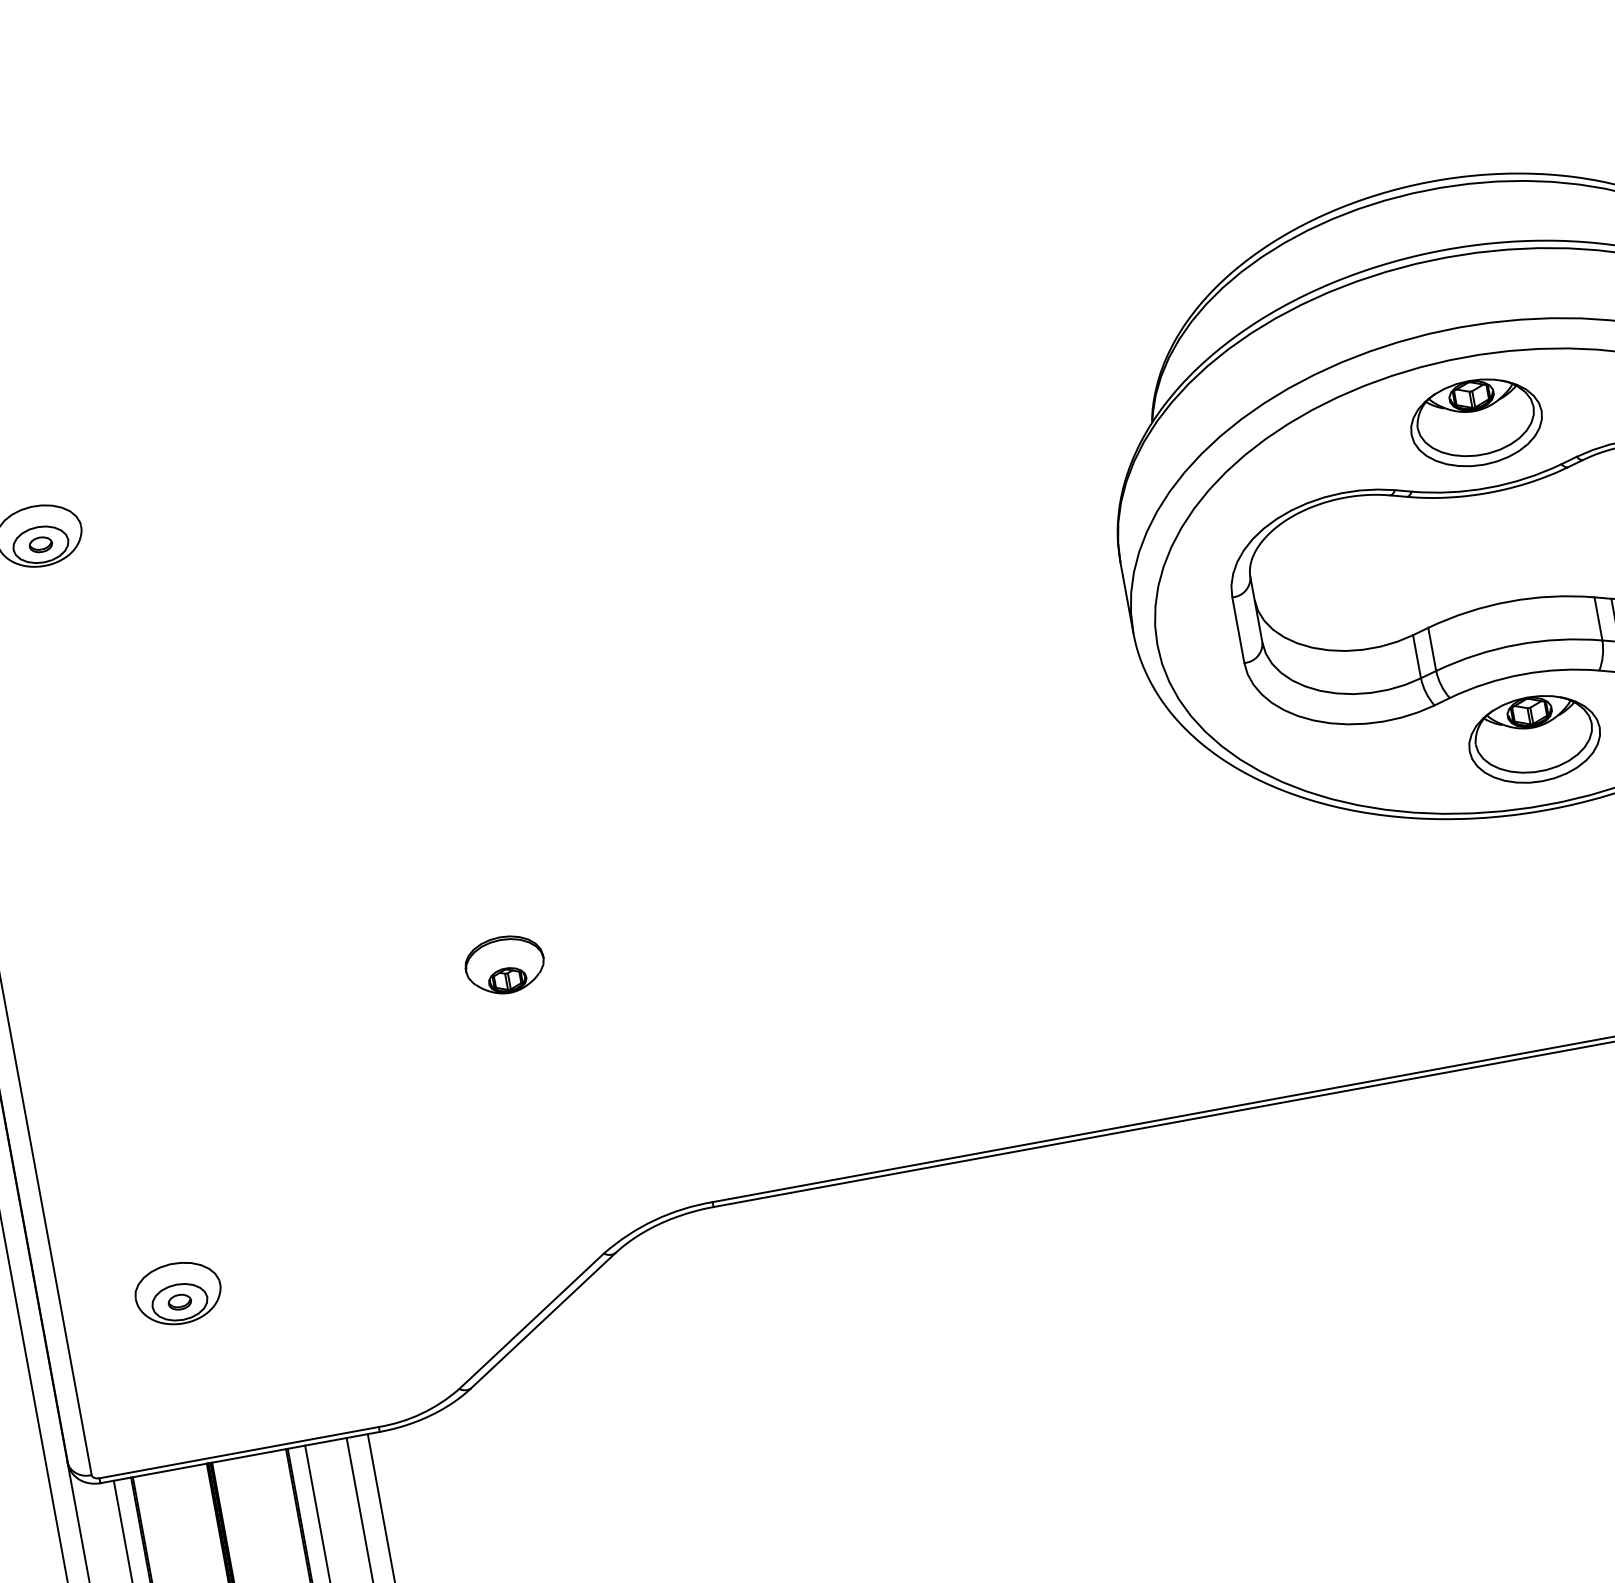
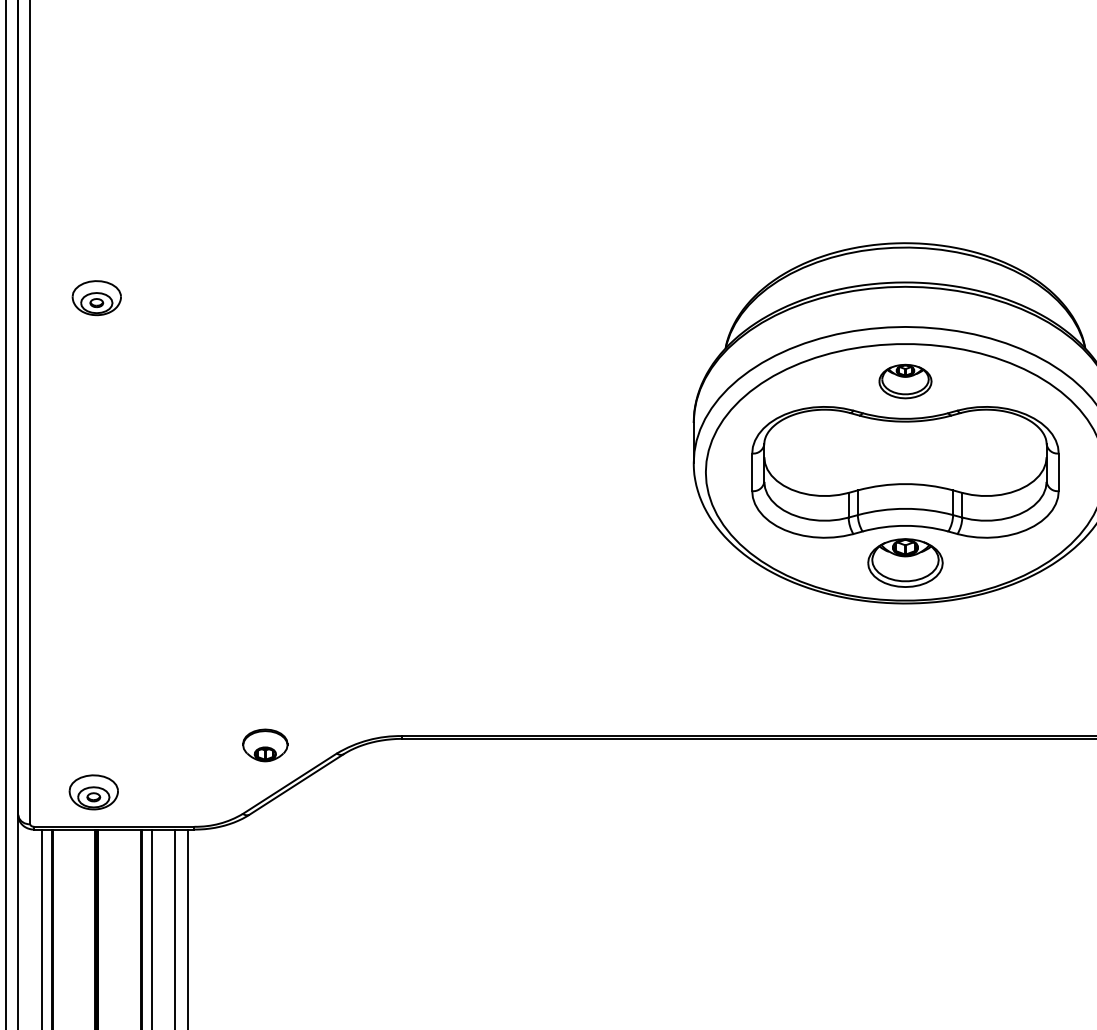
part: (1476, 422) -> (905, 381), size x0.7
part: (505, 965) -> (265, 745), moved
part: (177, 1293) -> (93, 792), moved

